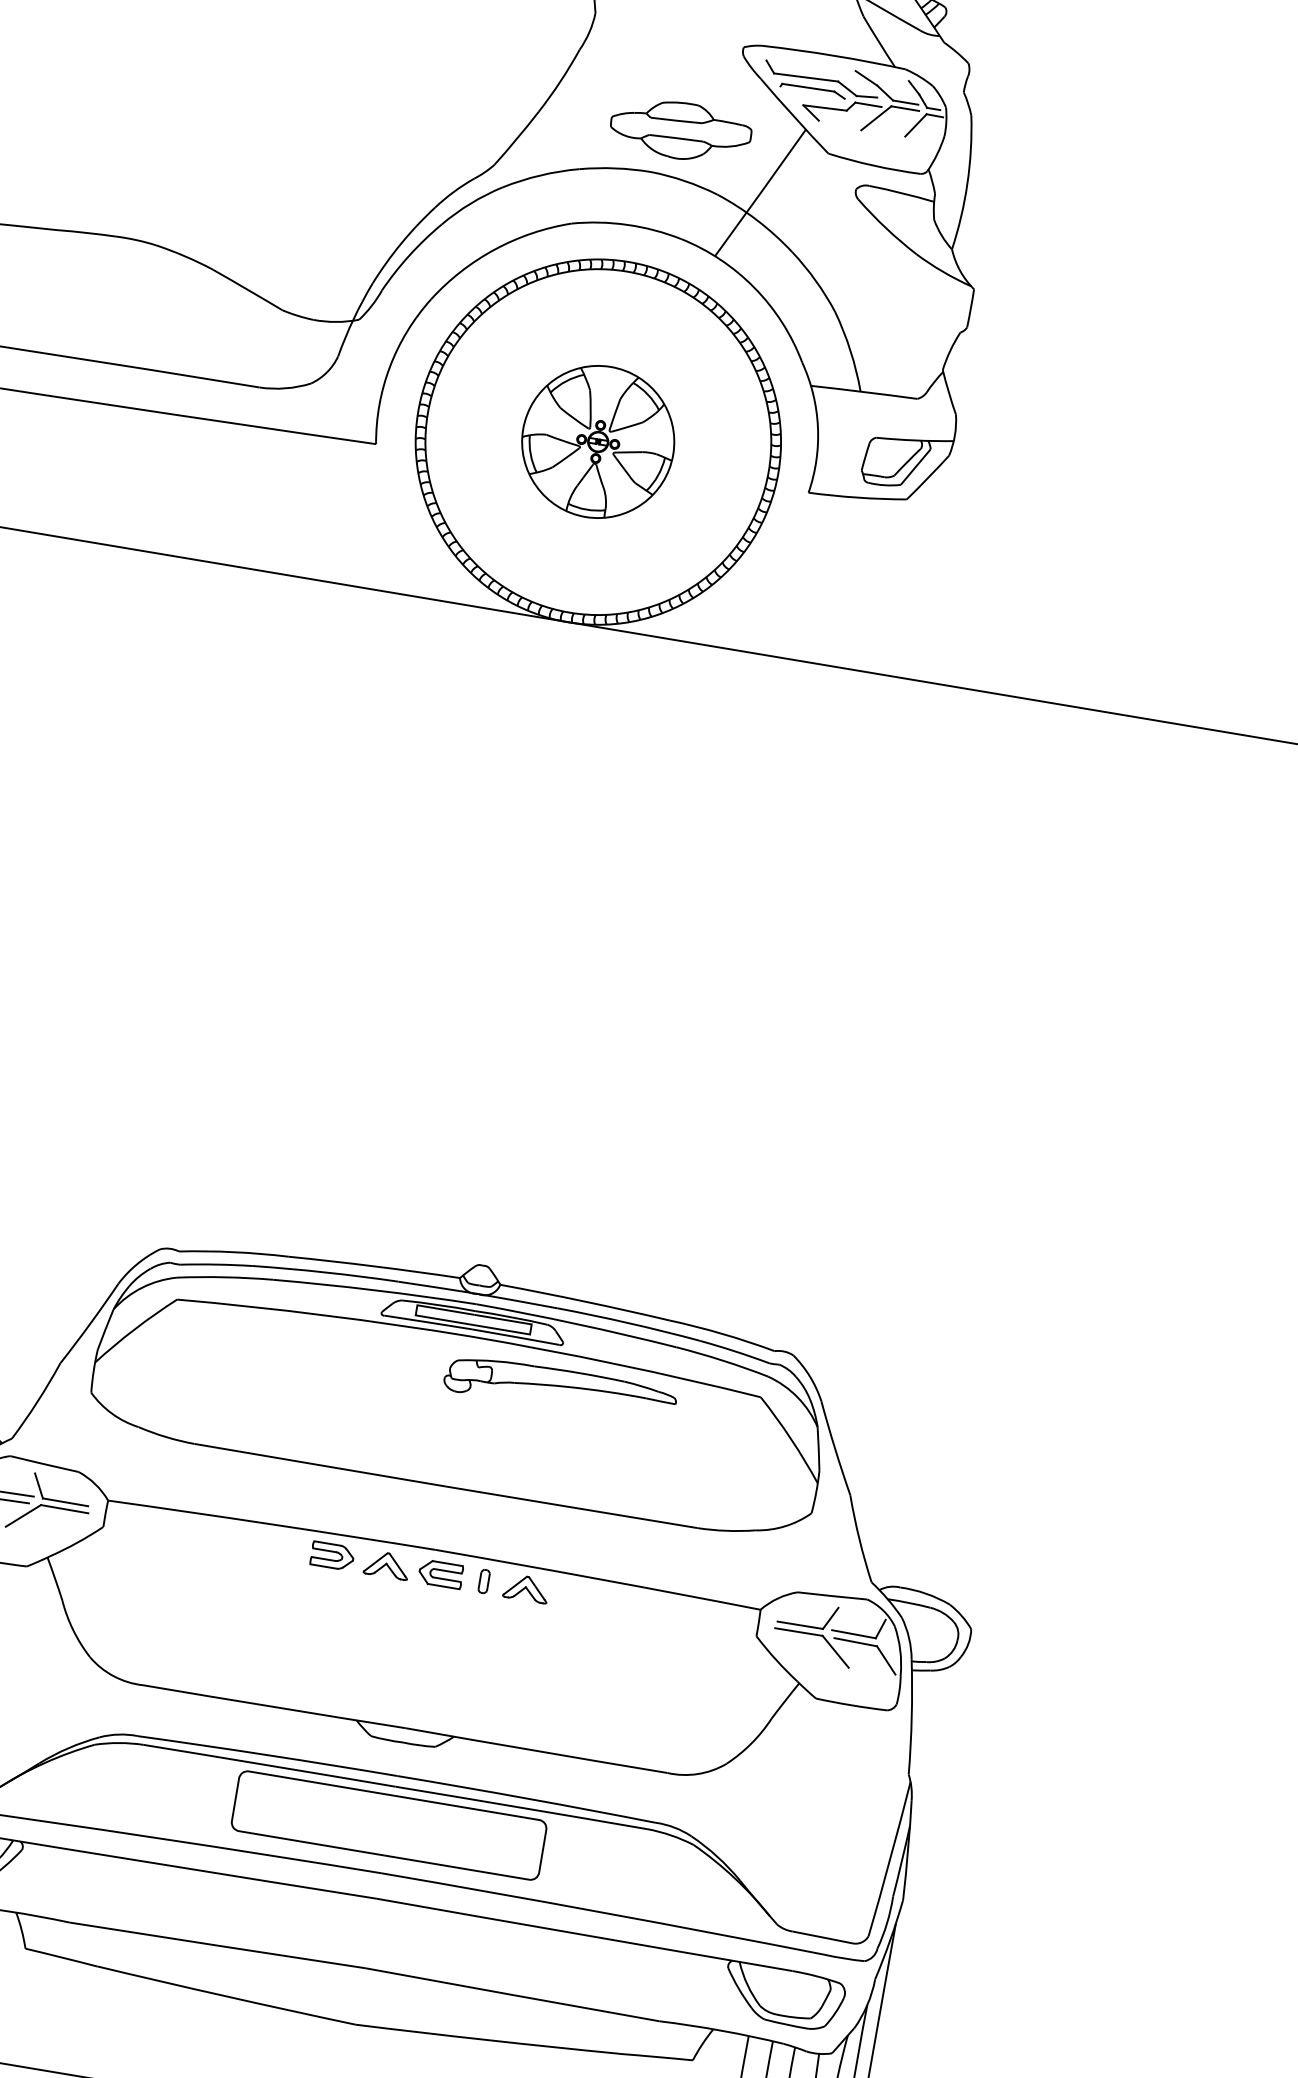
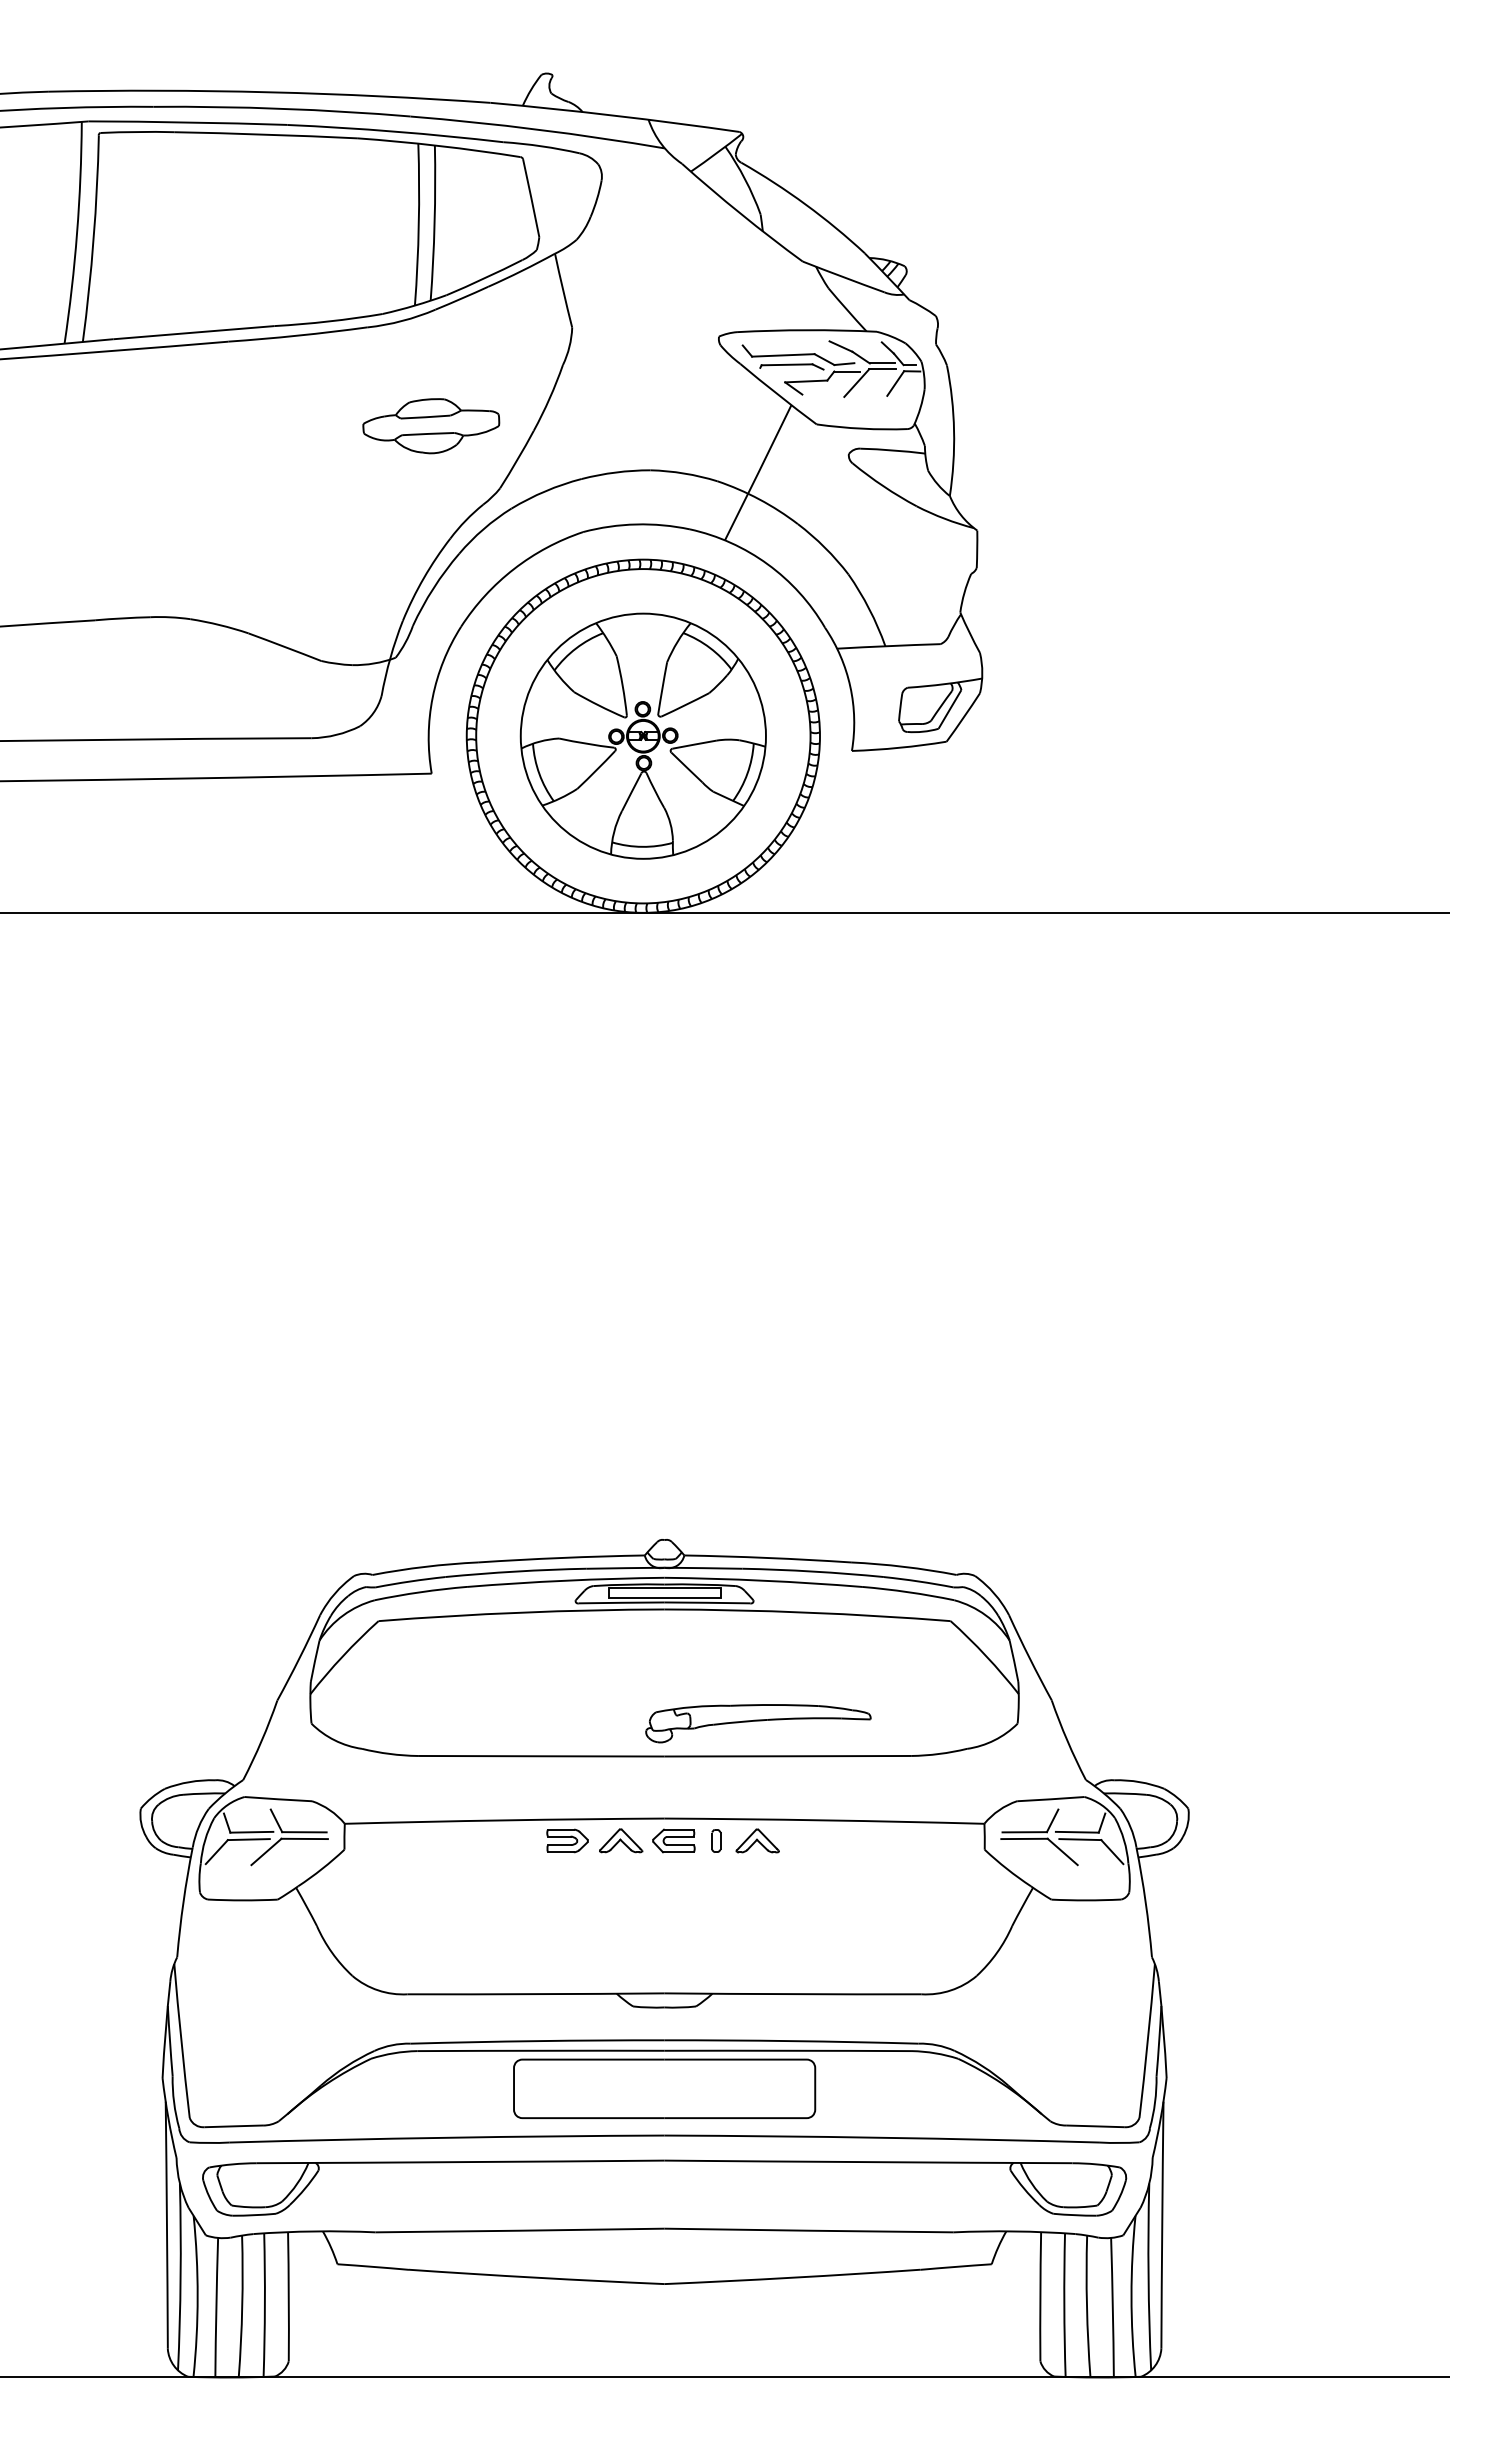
part: (680, 131) -> (431, 426), moved
part: (597, 441) -> (642, 735), size x1.67
part: (560, 1389) -> (758, 1723), moved

